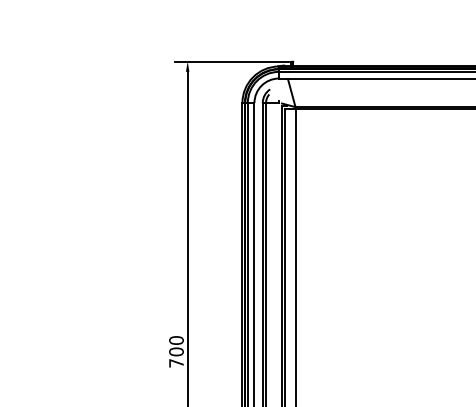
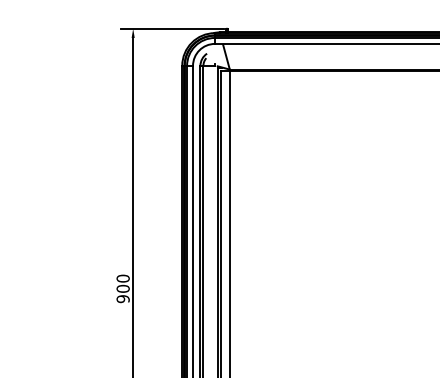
text: (175, 363) -> (122, 299), 700 -> 900

